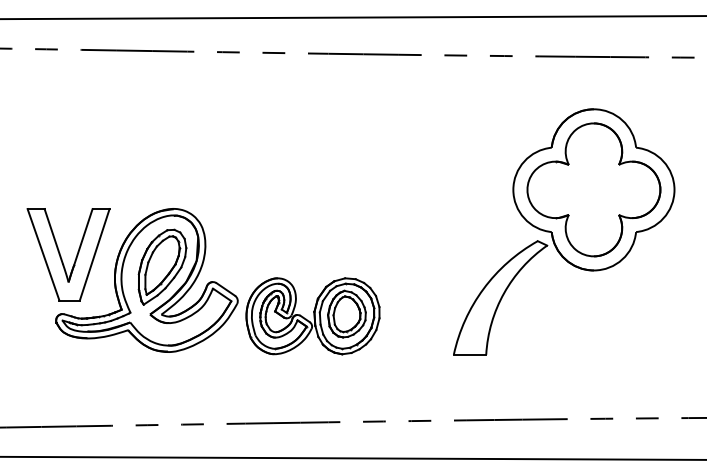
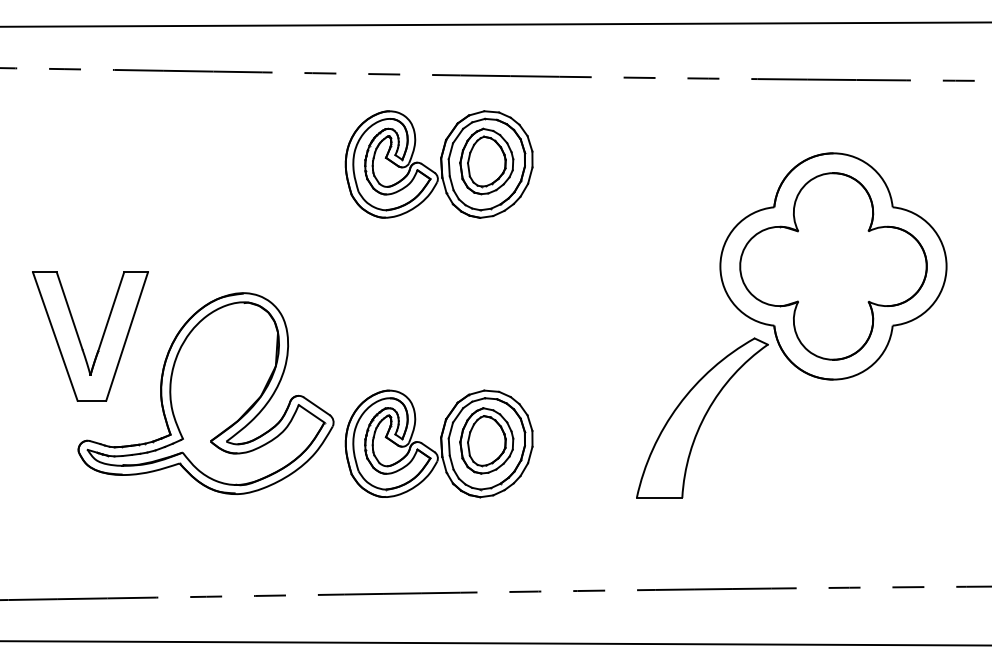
part: (312, 117) -> (438, 164), added
part: (61, 256) -> (80, 338), moved
part: (162, 266) -> (227, 374), removed

